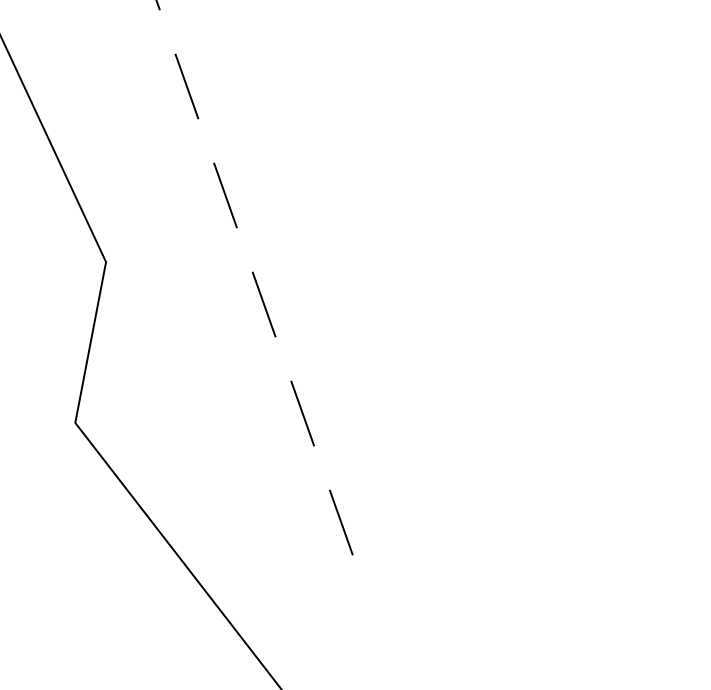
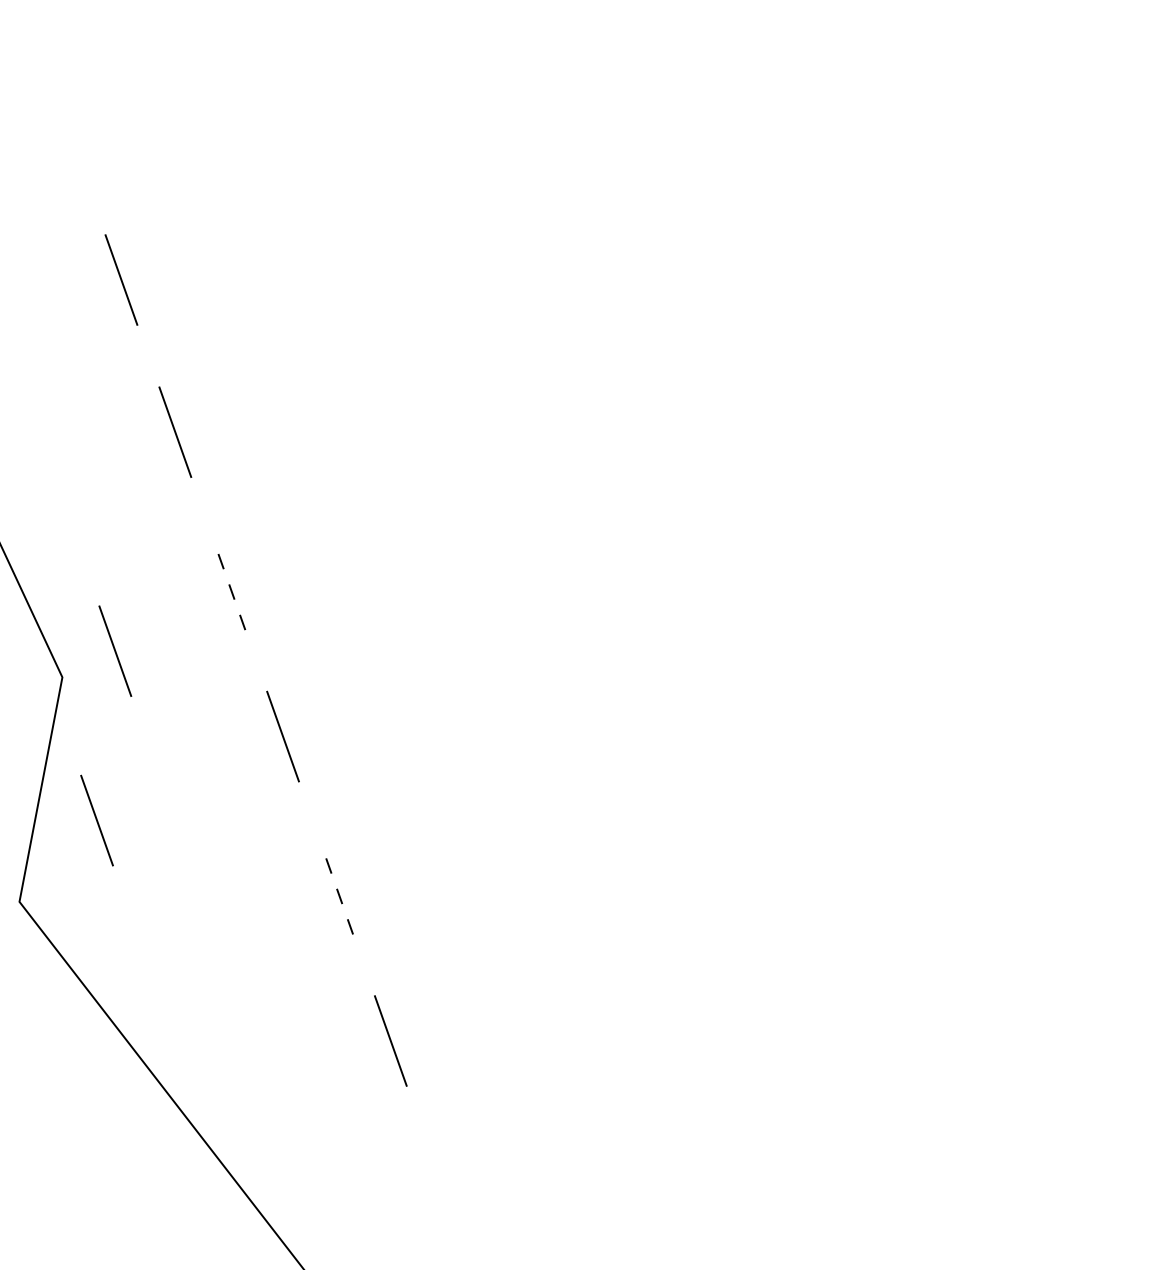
line: (225, 194) -> (229, 583), solid -> dashed
line: (144, 242) -> (115, 650), added
line: (130, 364) -> (96, 820), added
line: (302, 413) -> (336, 888), solid -> dashed

